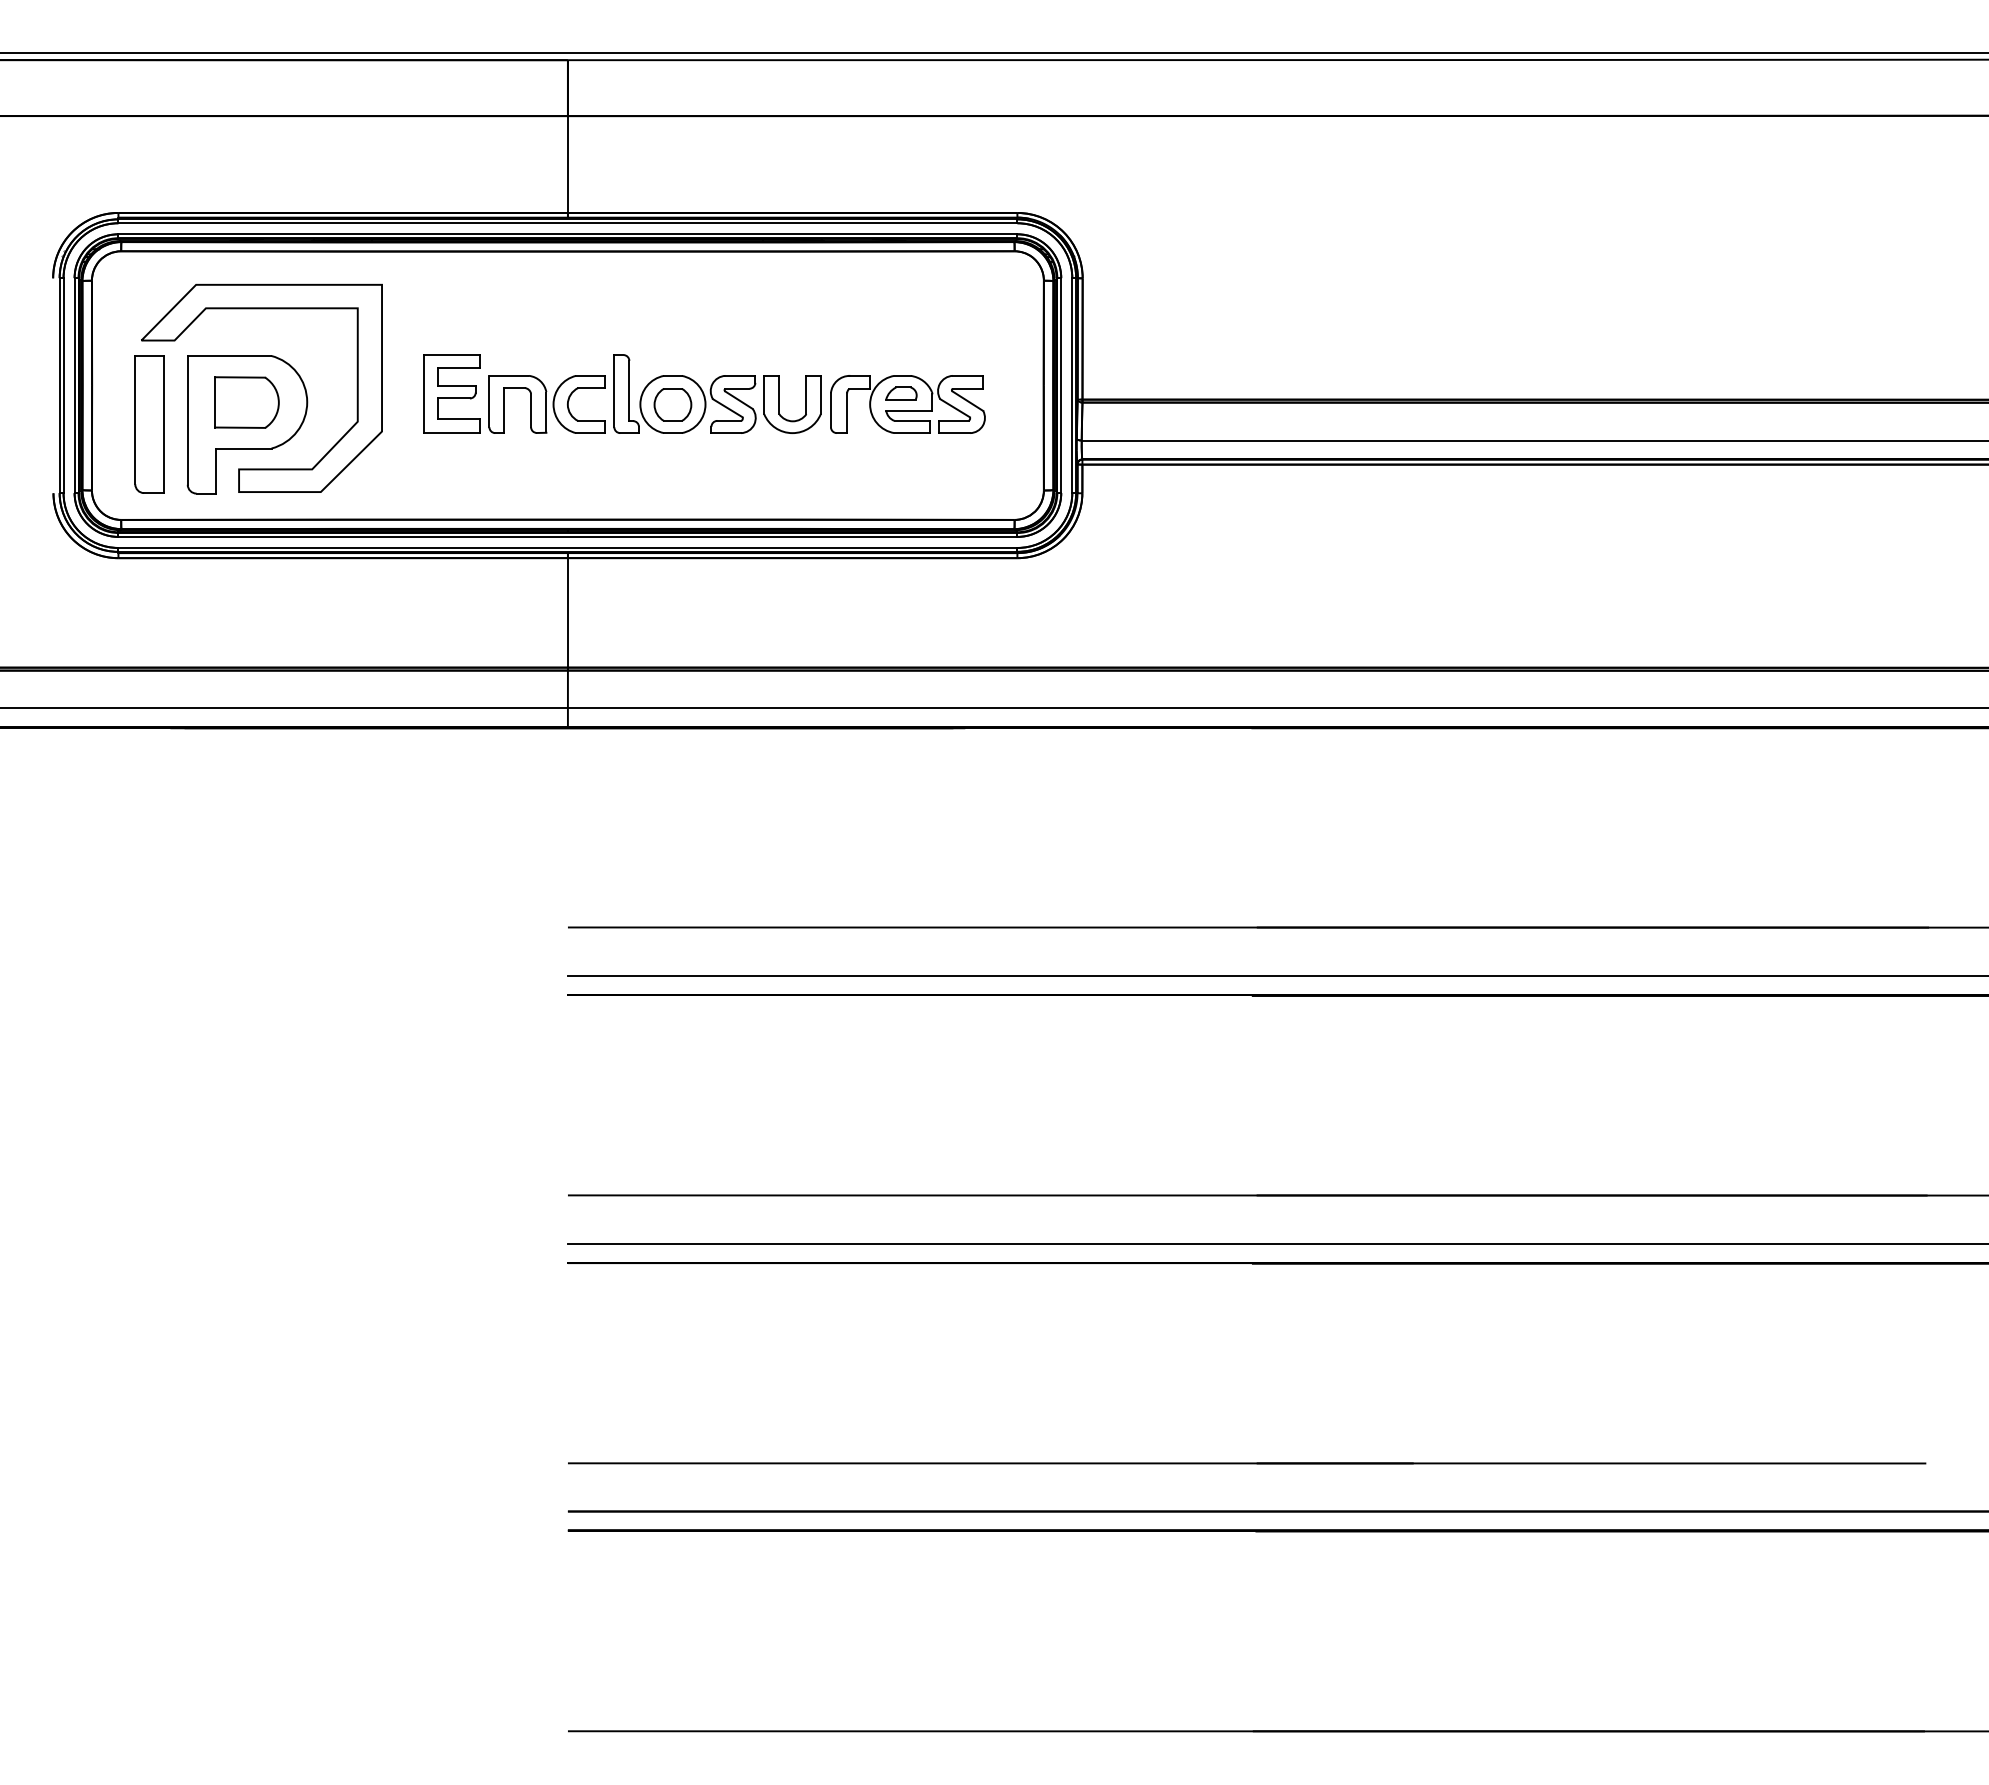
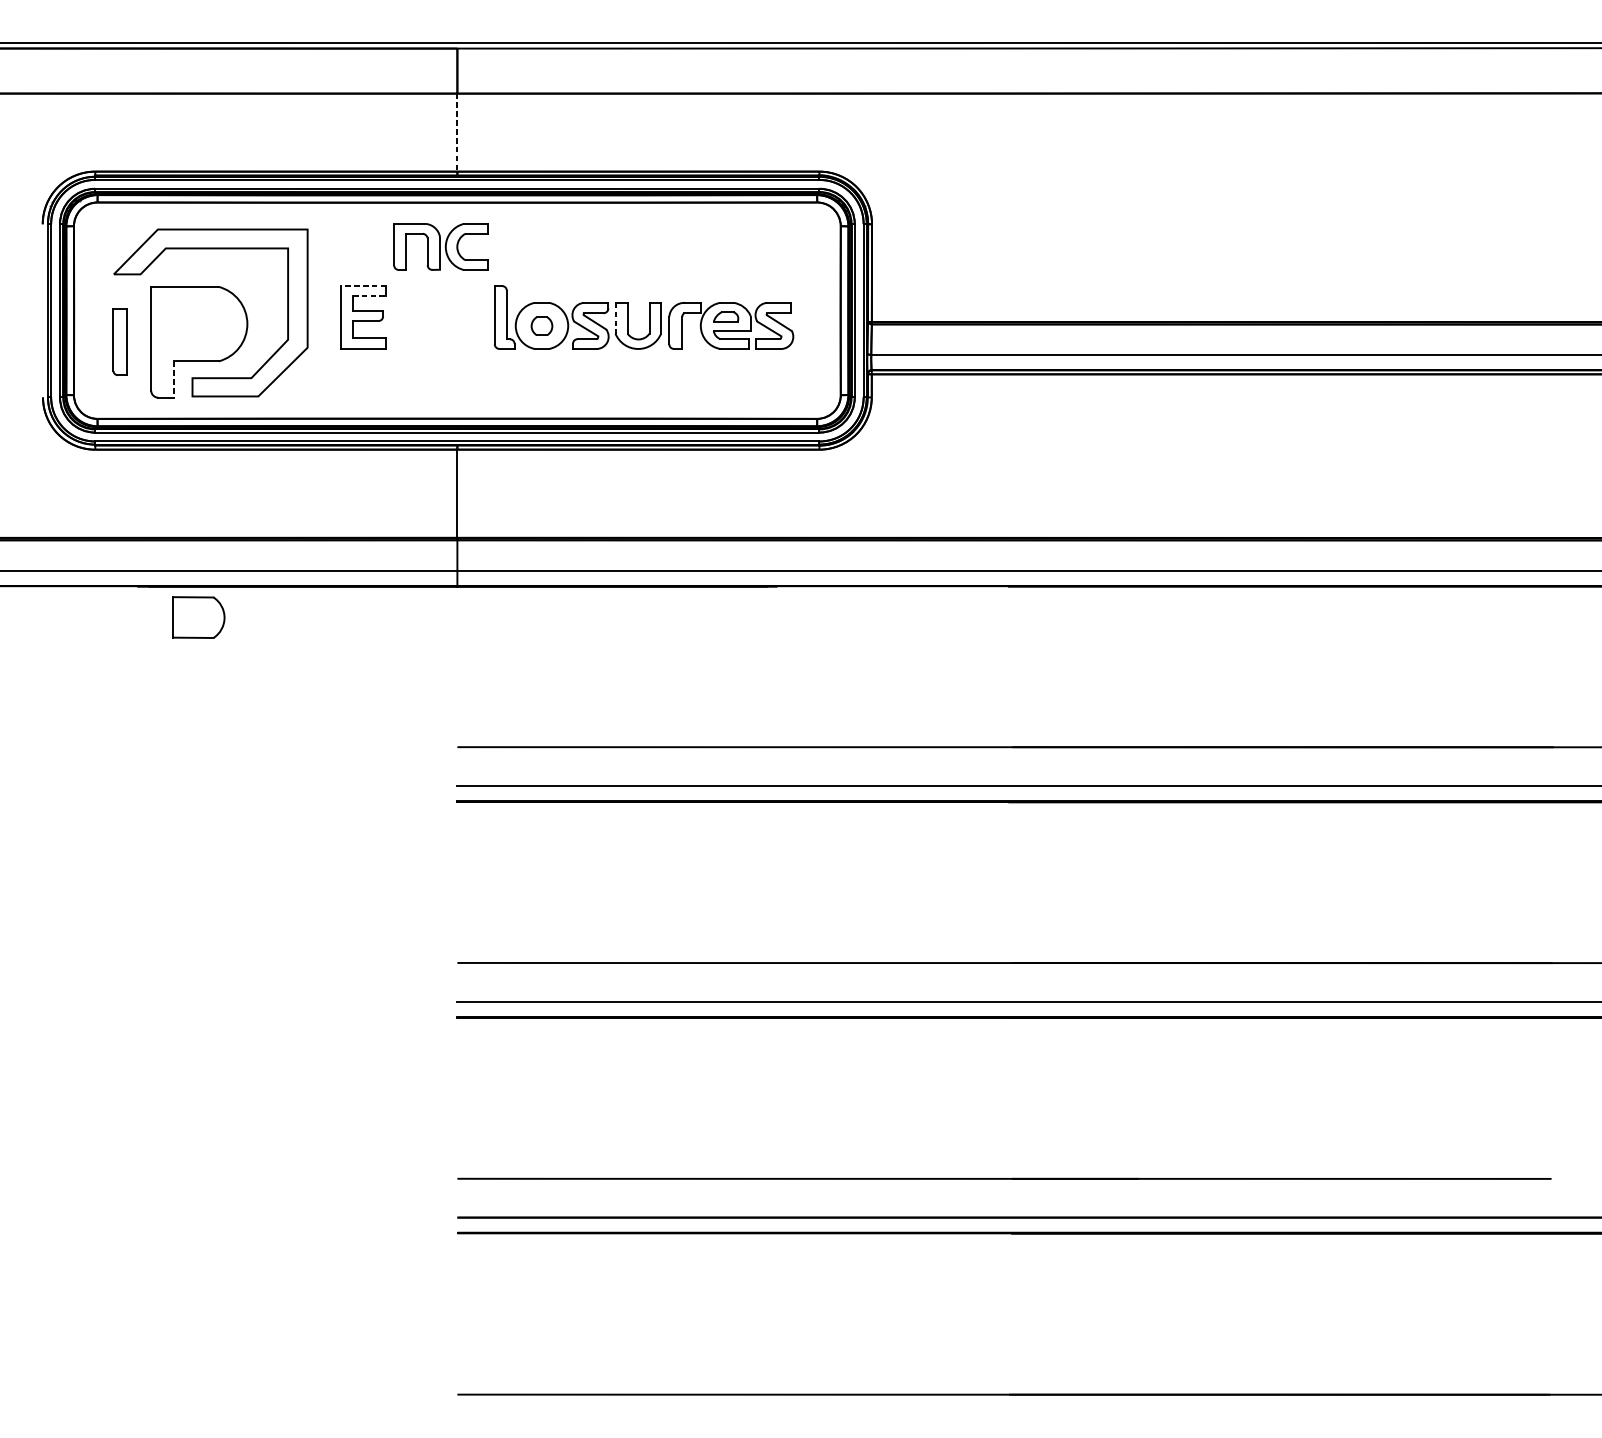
line: (567, 165) -> (457, 133), solid -> dashed
line: (451, 355) -> (363, 286), solid -> dashed
line: (458, 367) -> (369, 296), solid -> dashed
line: (764, 395) -> (615, 318), solid -> dashed
part: (246, 402) -> (198, 617), moved
part: (546, 404) -> (440, 246), moved
part: (672, 404) -> (541, 325), size x0.7
part: (149, 424) -> (120, 342), size x0.6
line: (215, 471) -> (173, 379), solid -> dashed

